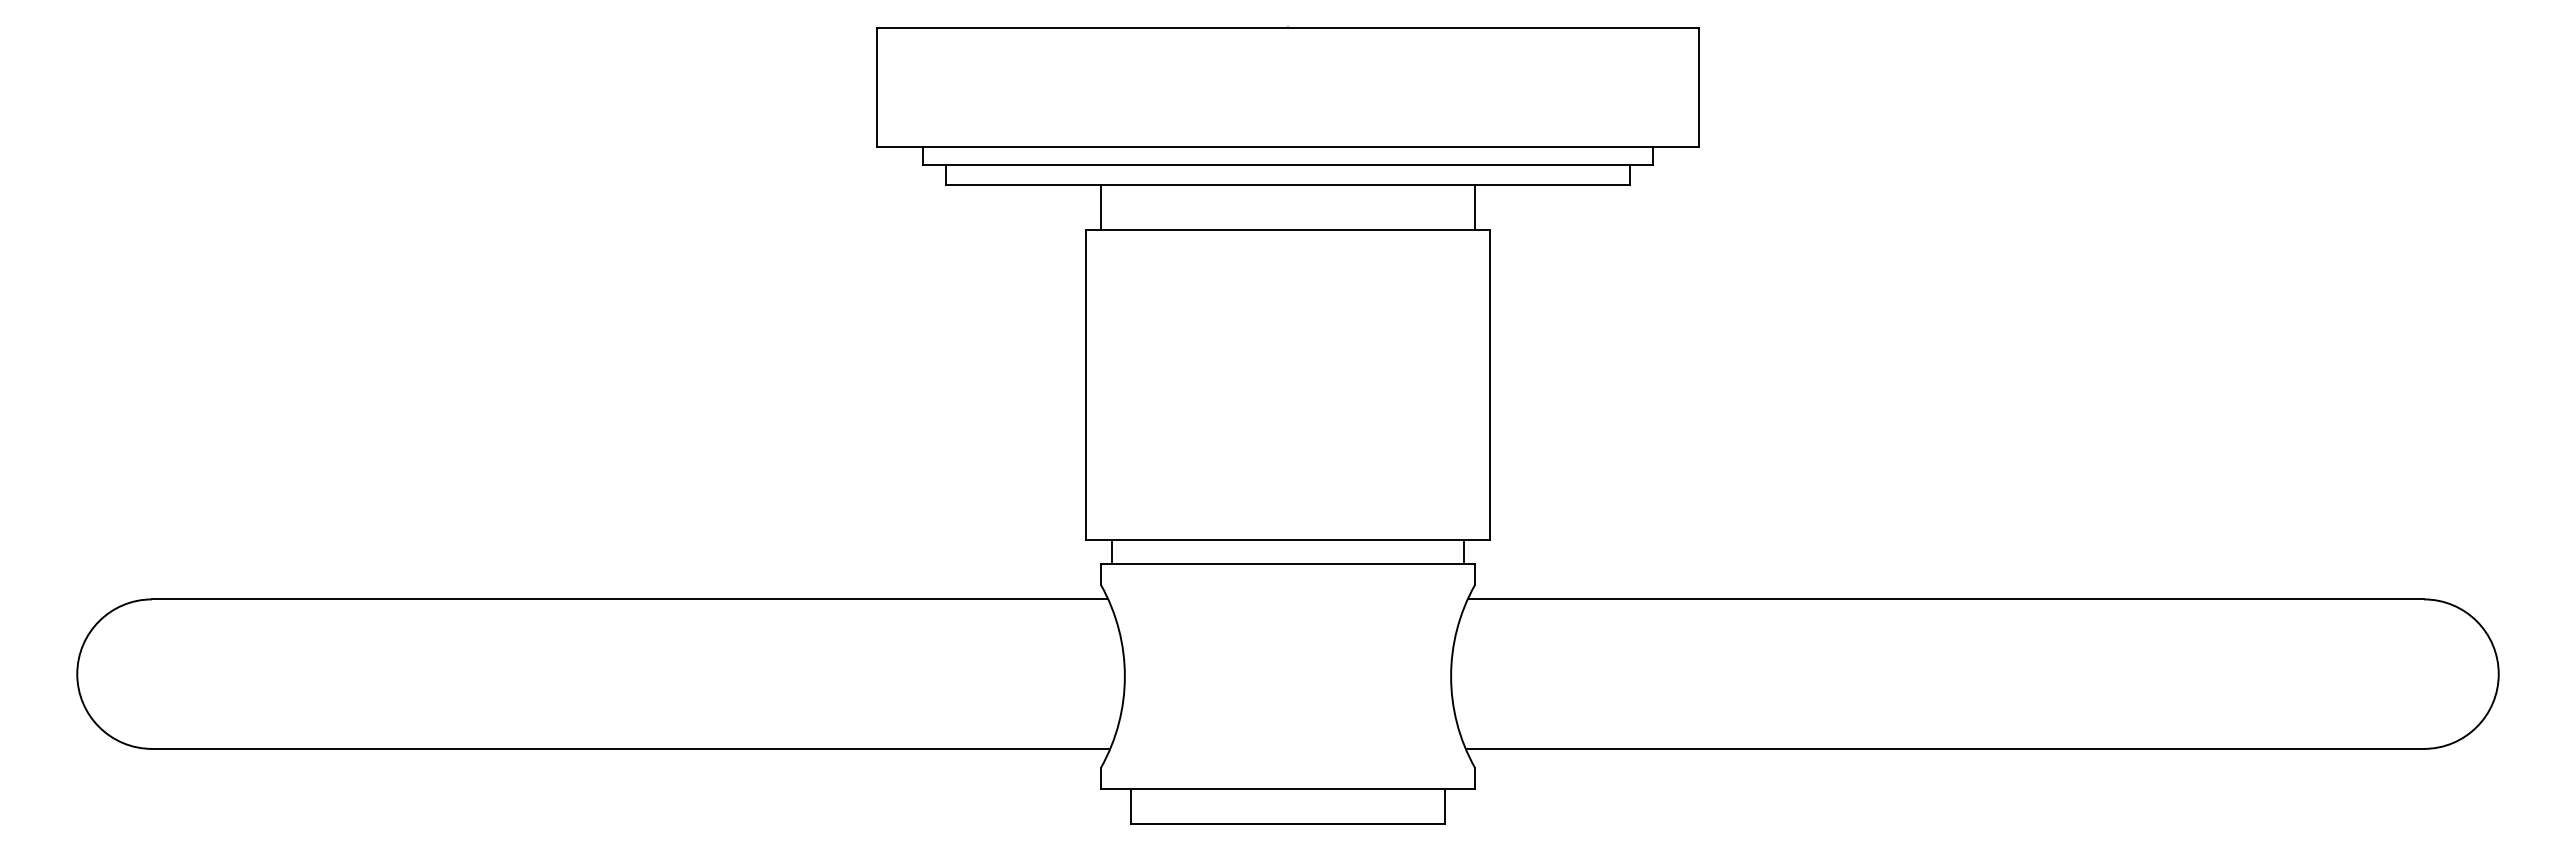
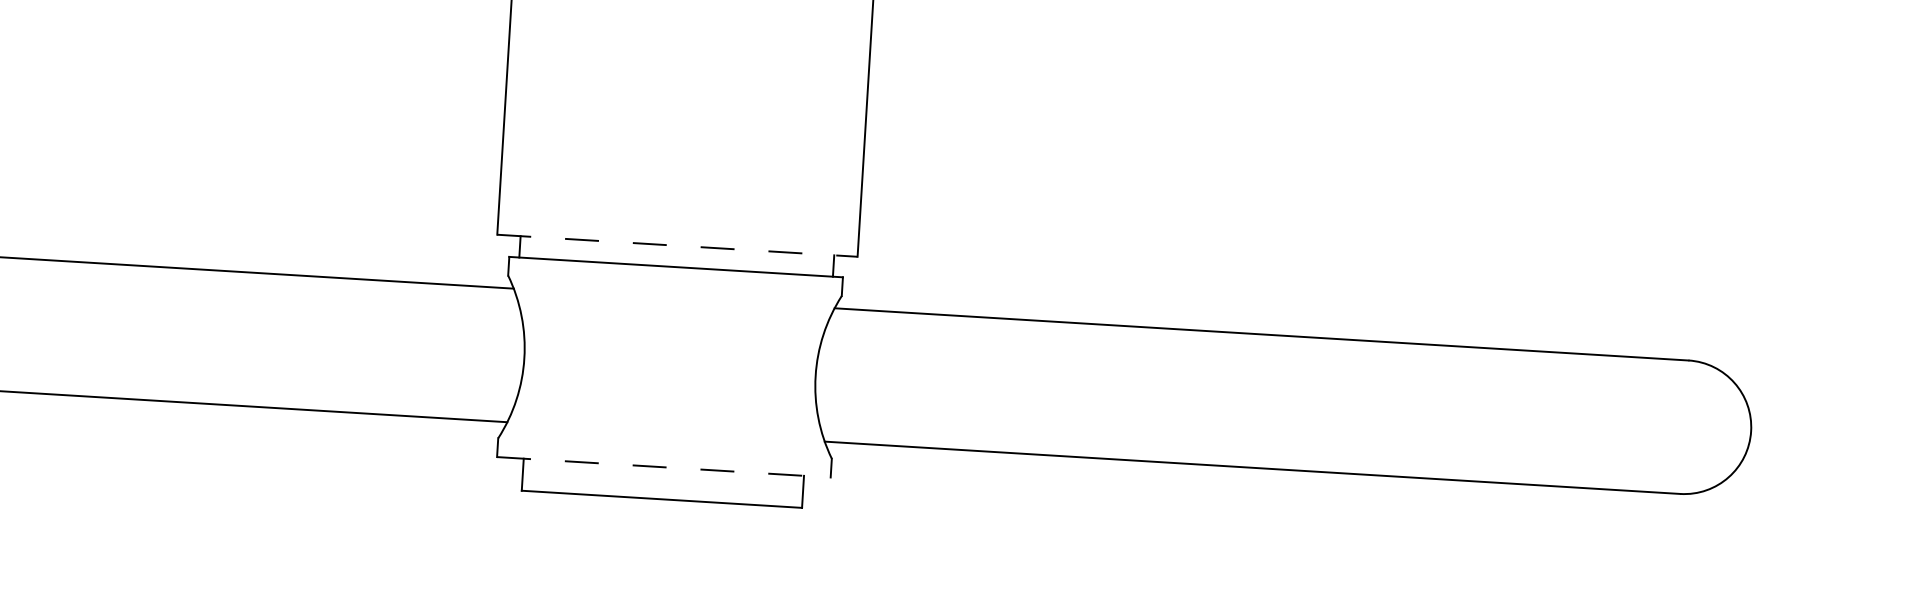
line: (1287, 540) -> (676, 245), solid -> dashed
line: (1287, 788) -> (663, 467), solid -> dashed

